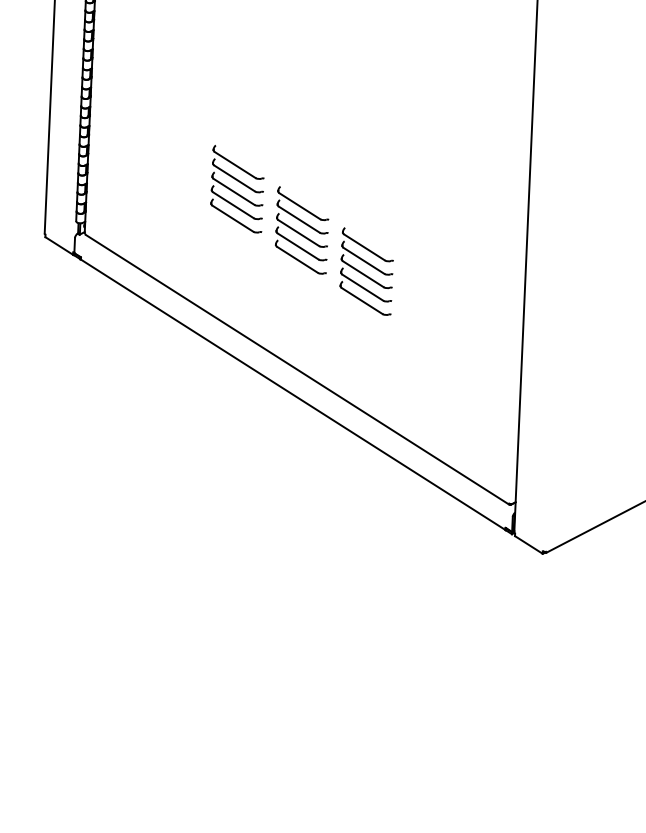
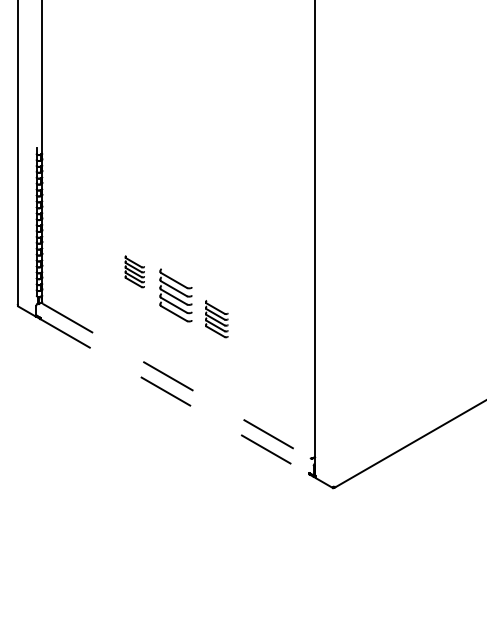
part: (236, 188) -> (134, 271), size x0.6
part: (365, 270) -> (216, 318), size x0.7
line: (298, 370) -> (177, 381), solid -> dashed
line: (293, 395) -> (175, 397), solid -> dashed

